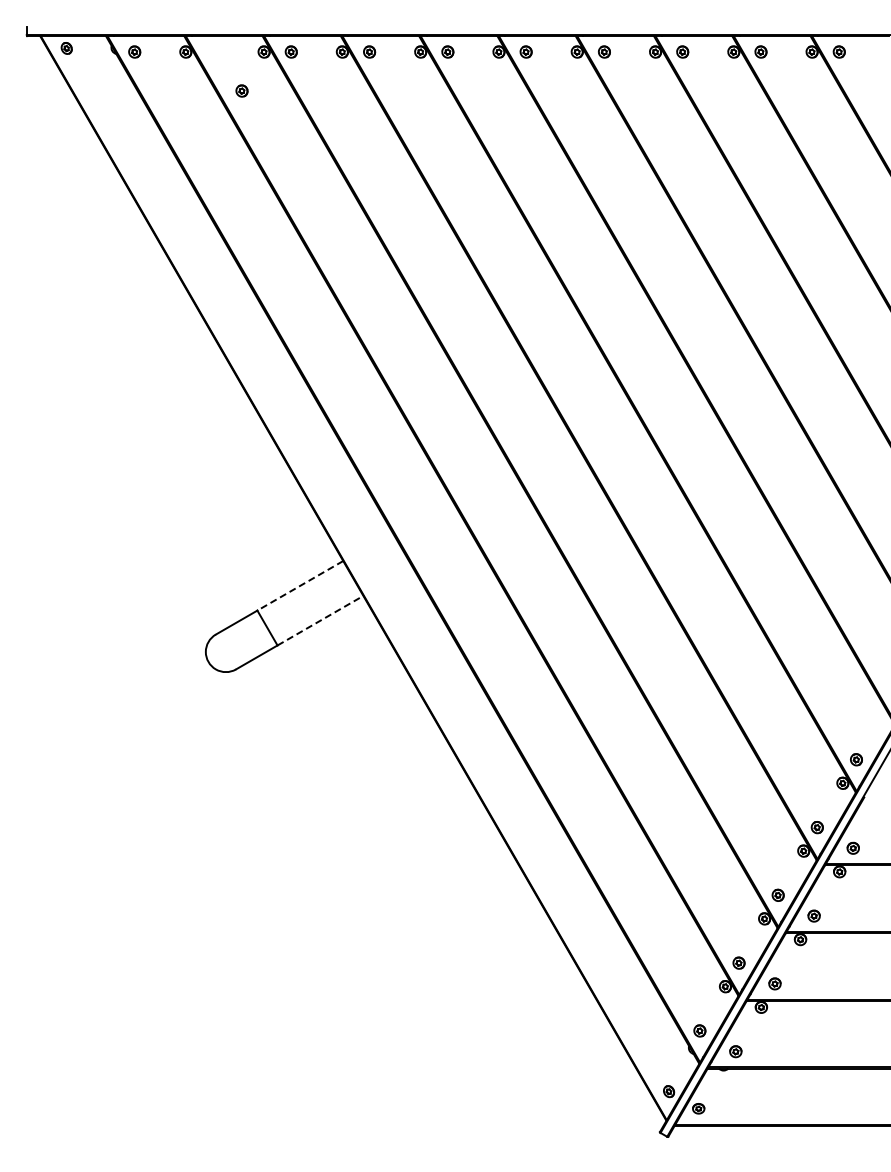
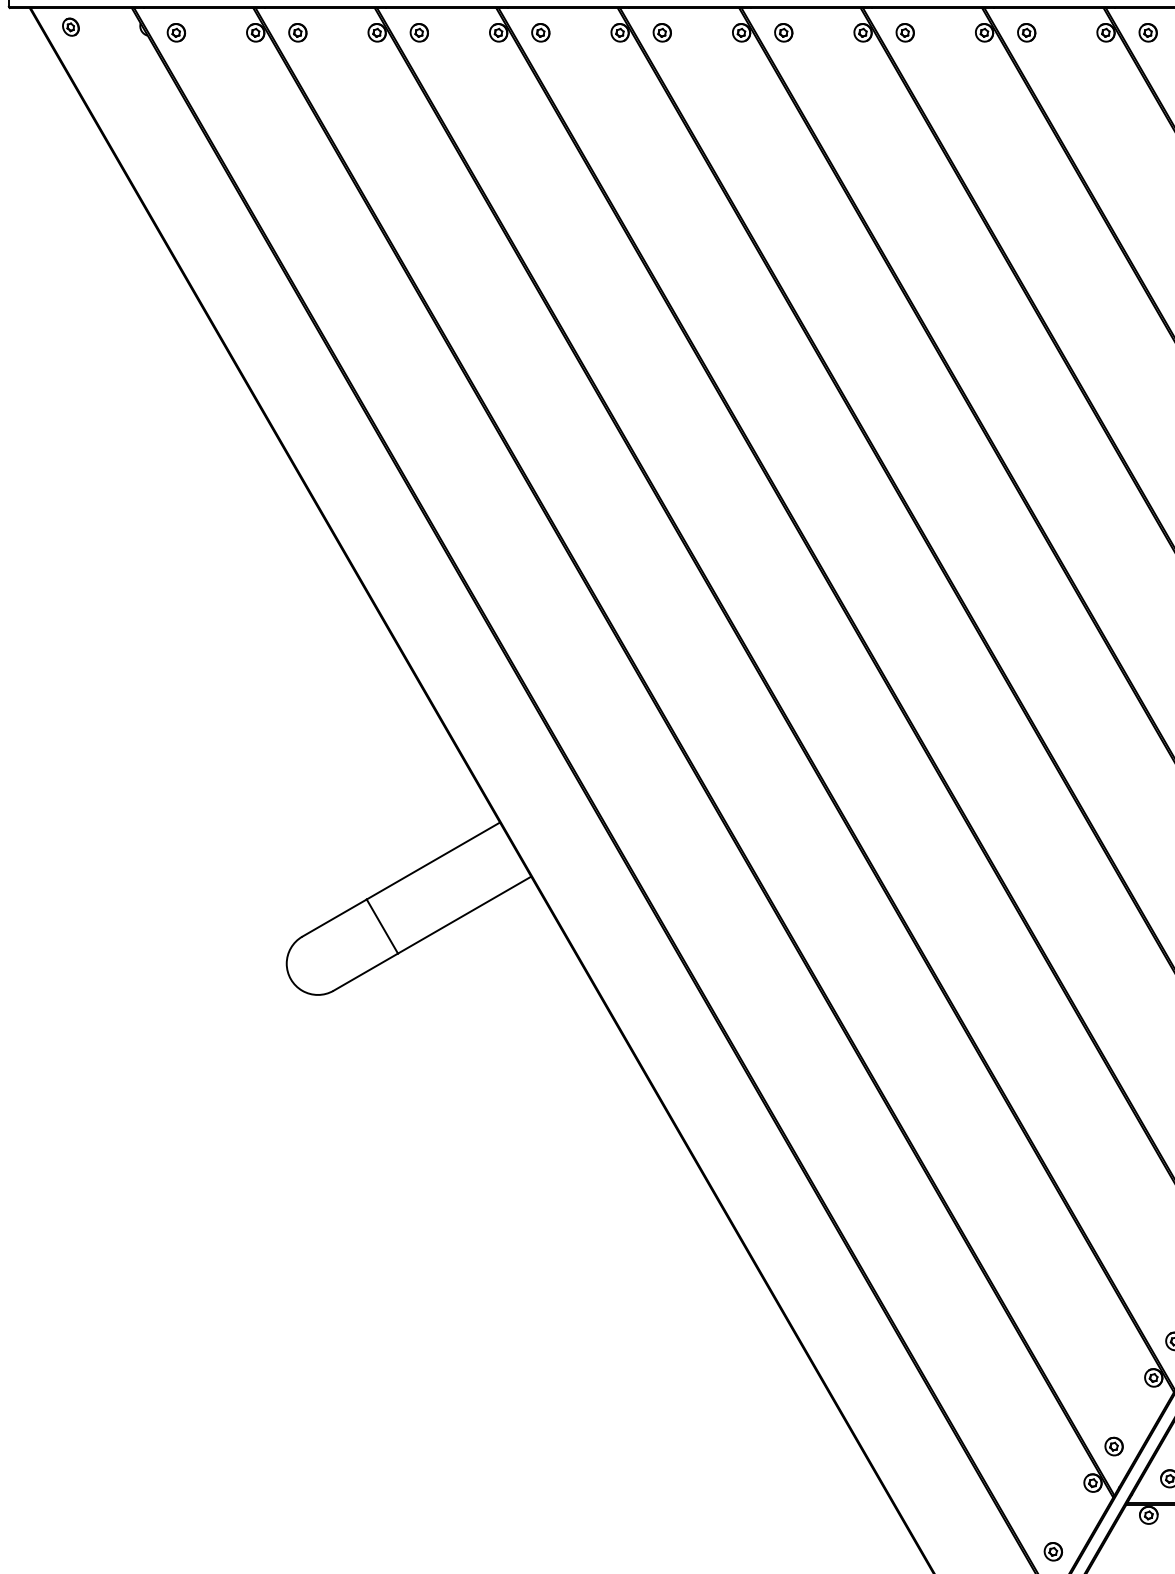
part: (241, 90) -> (297, 31), moved
line: (300, 585) -> (433, 860), dashed -> solid
line: (320, 620) -> (464, 914), dashed -> solid

